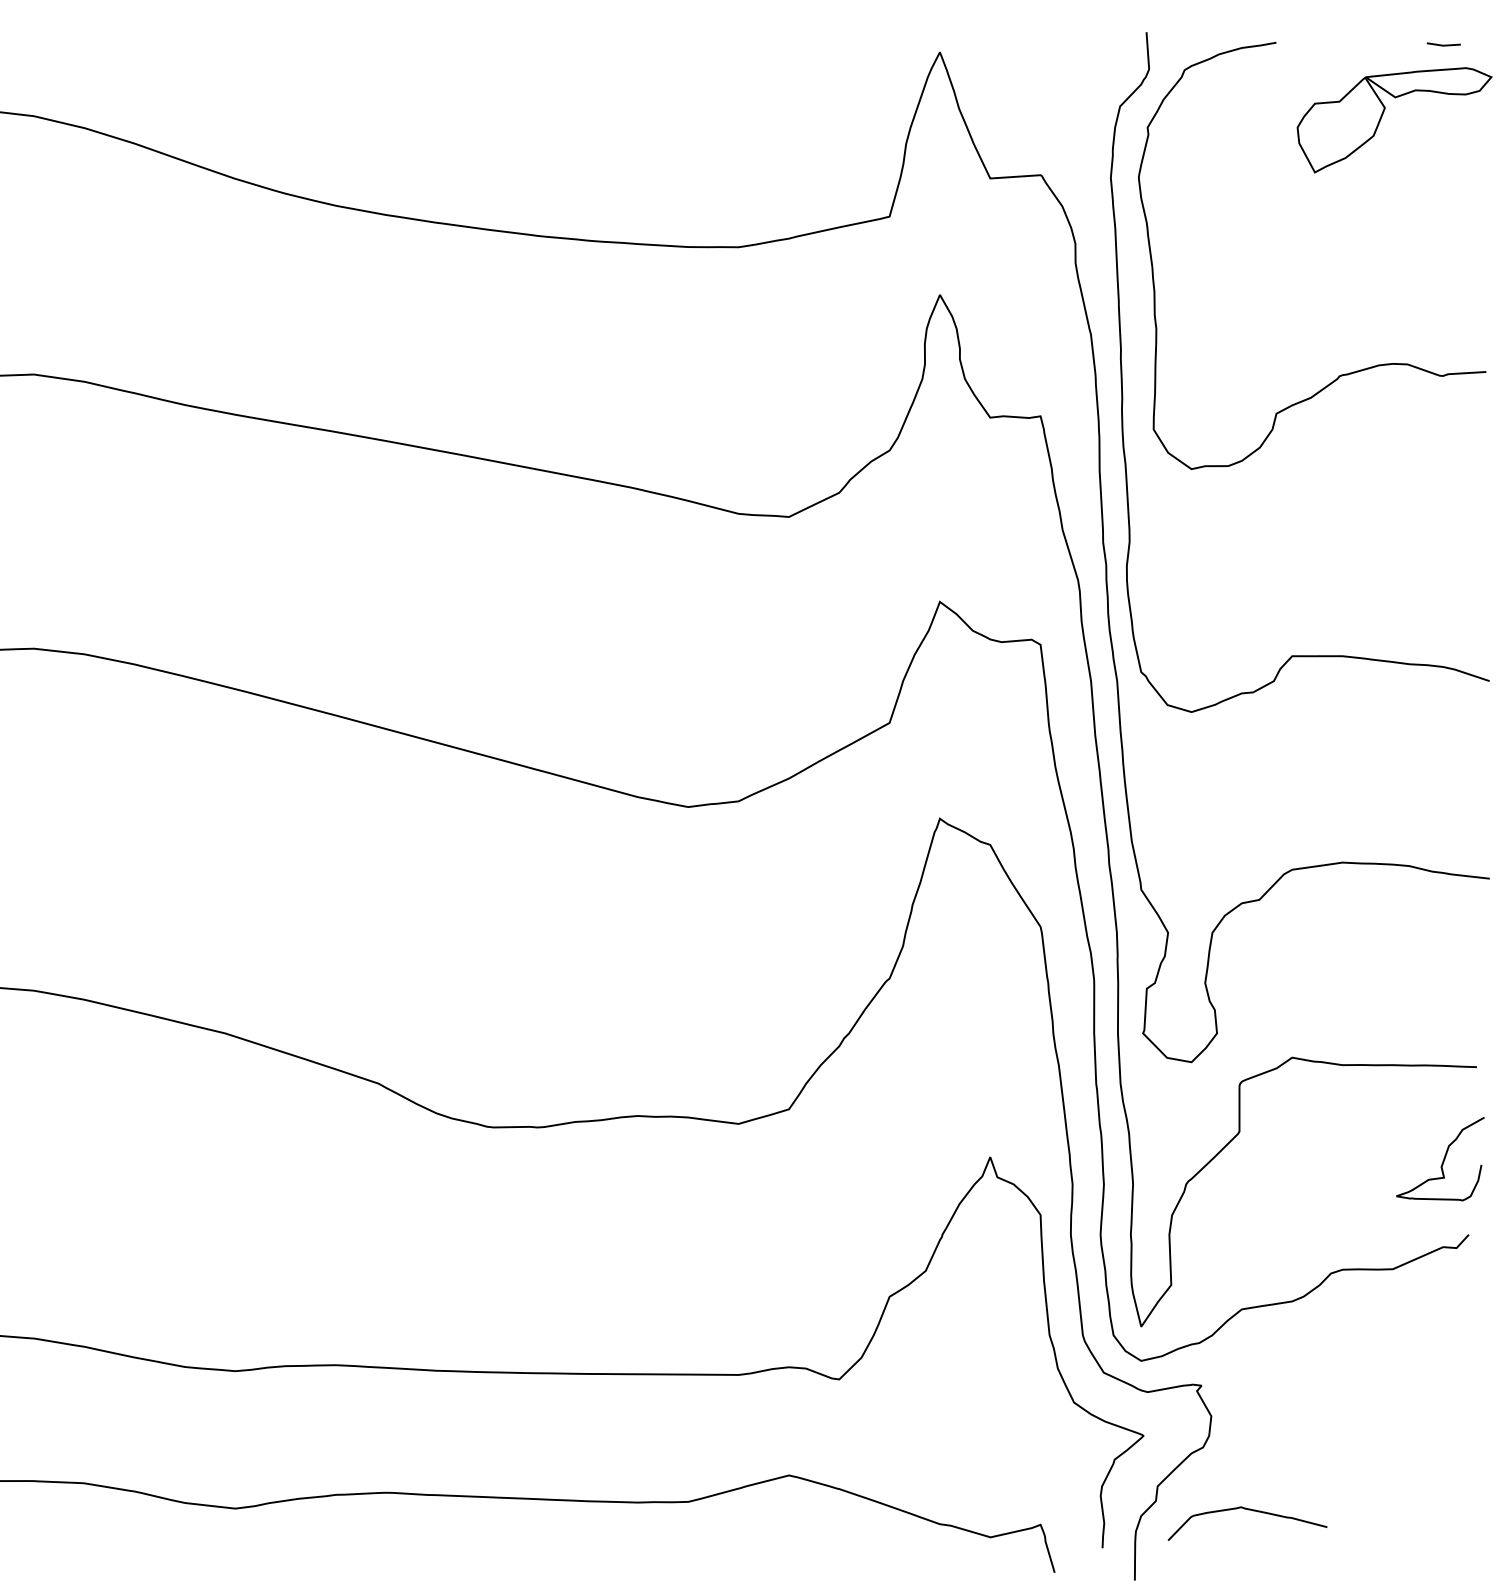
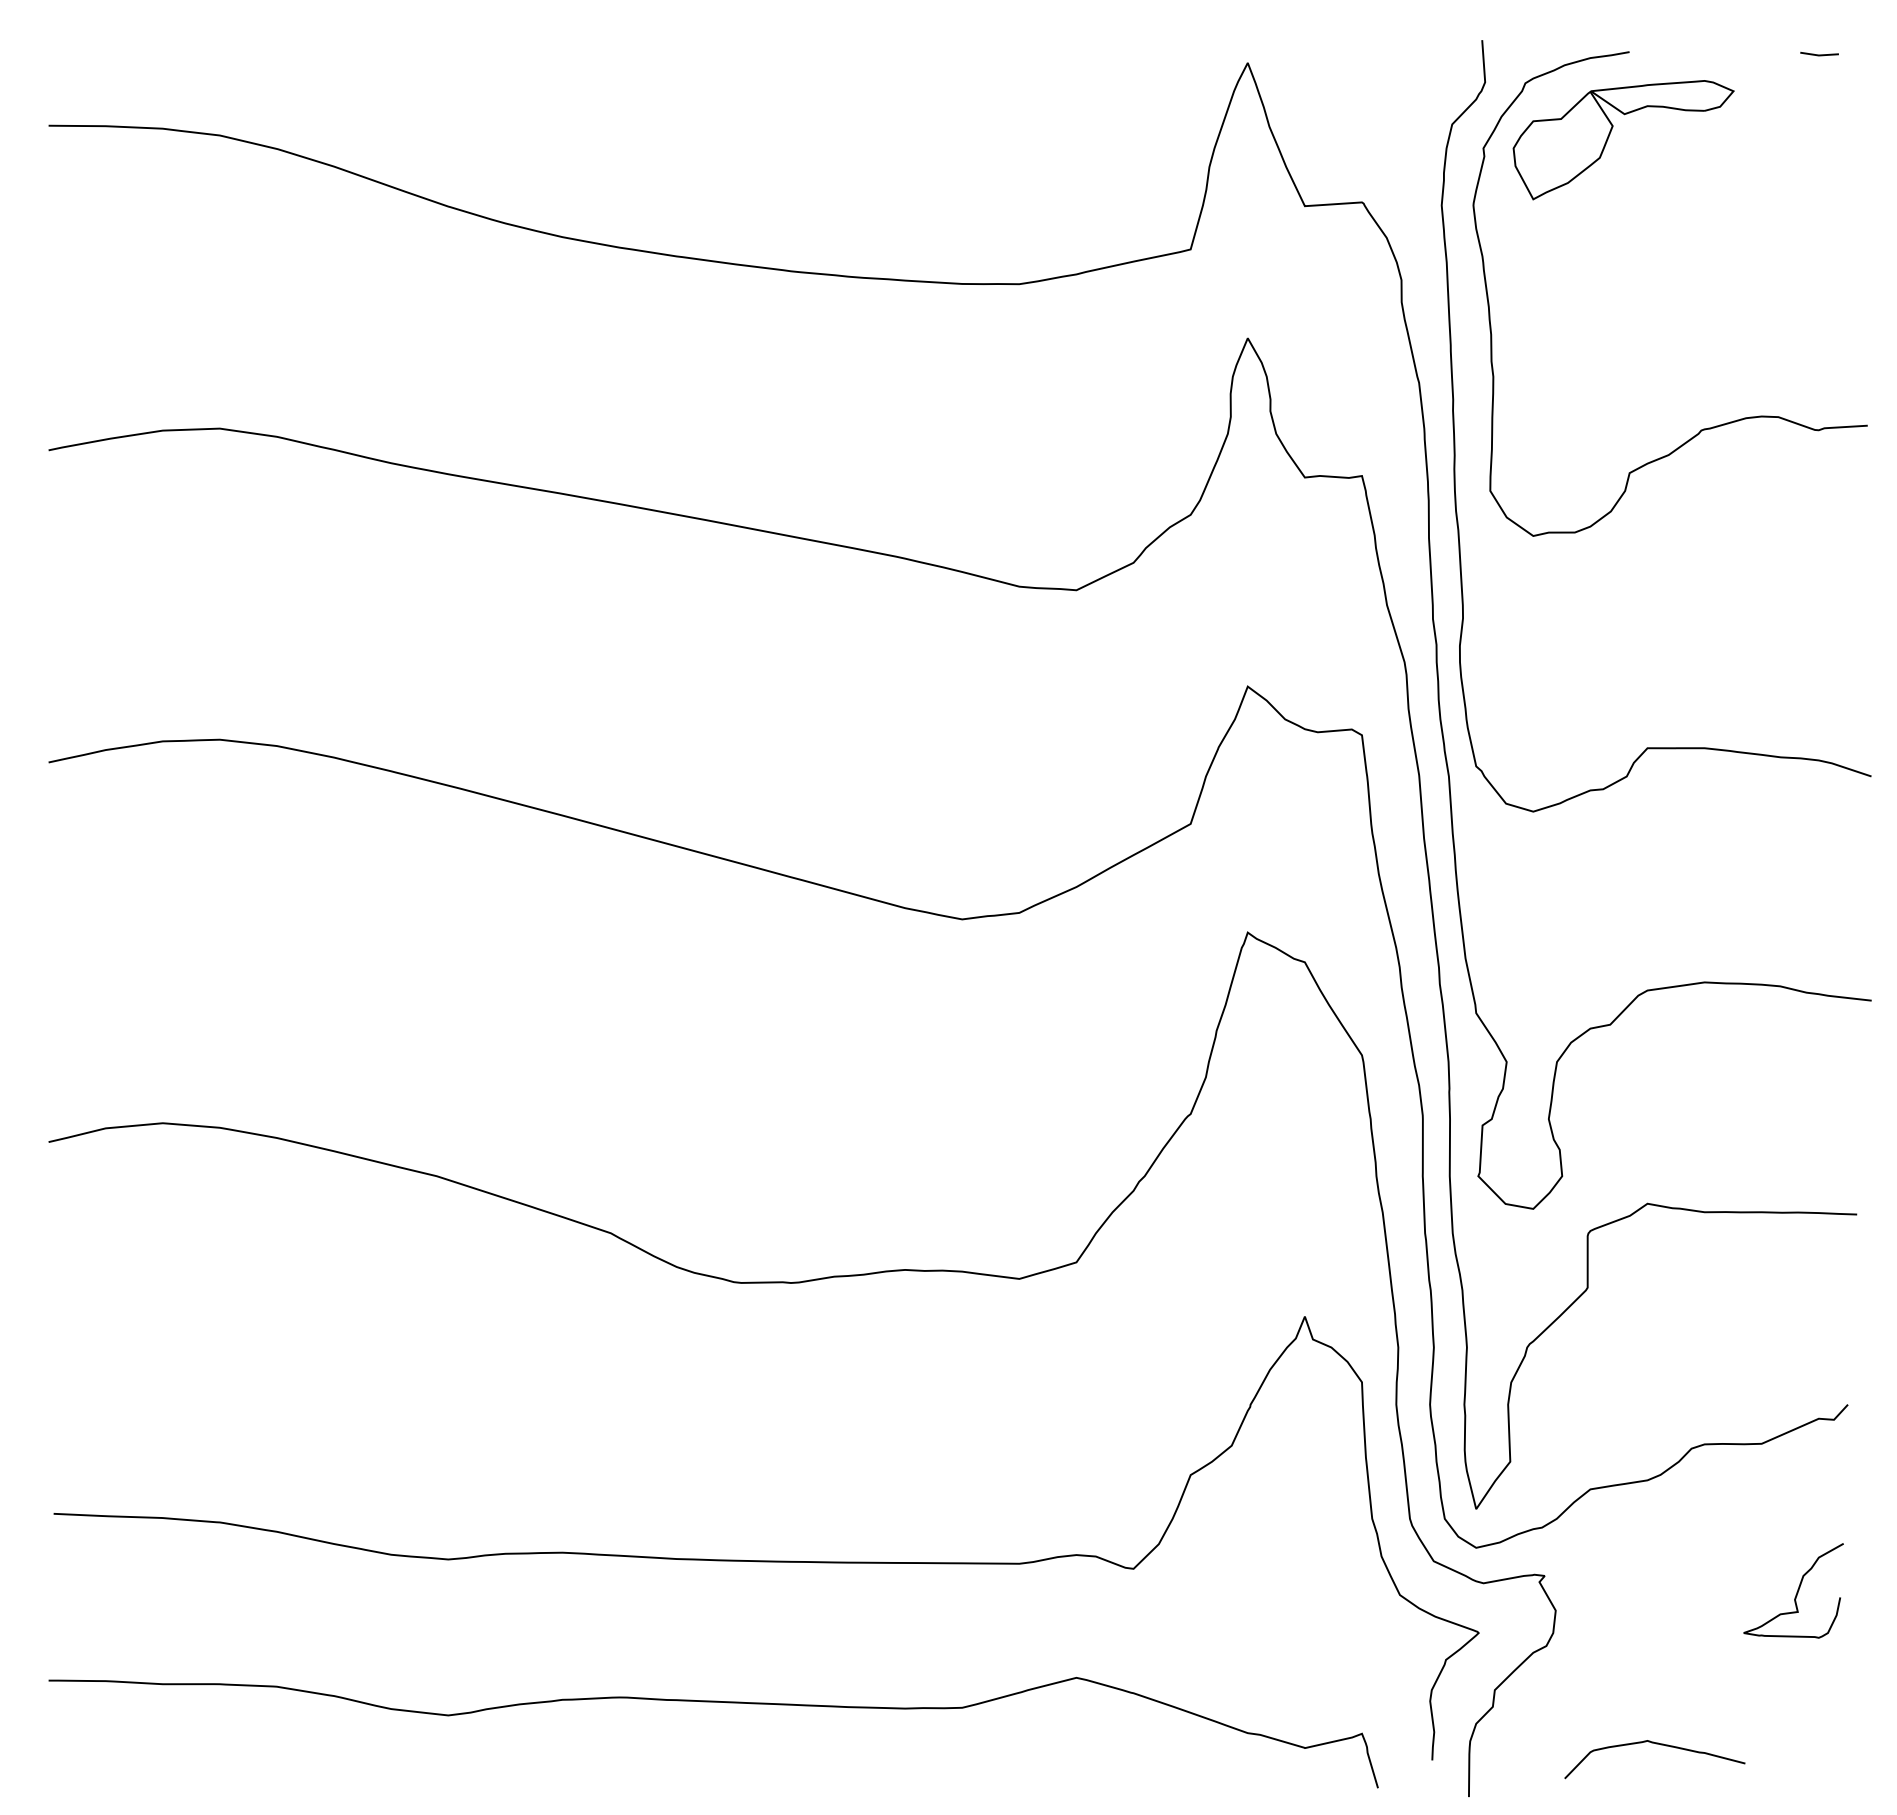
part: (1382, 115) -> (1610, 134), moved
curve: (1442, 1160) -> (1796, 1592), moved
curve: (1249, 1510) -> (1656, 1744), moved

